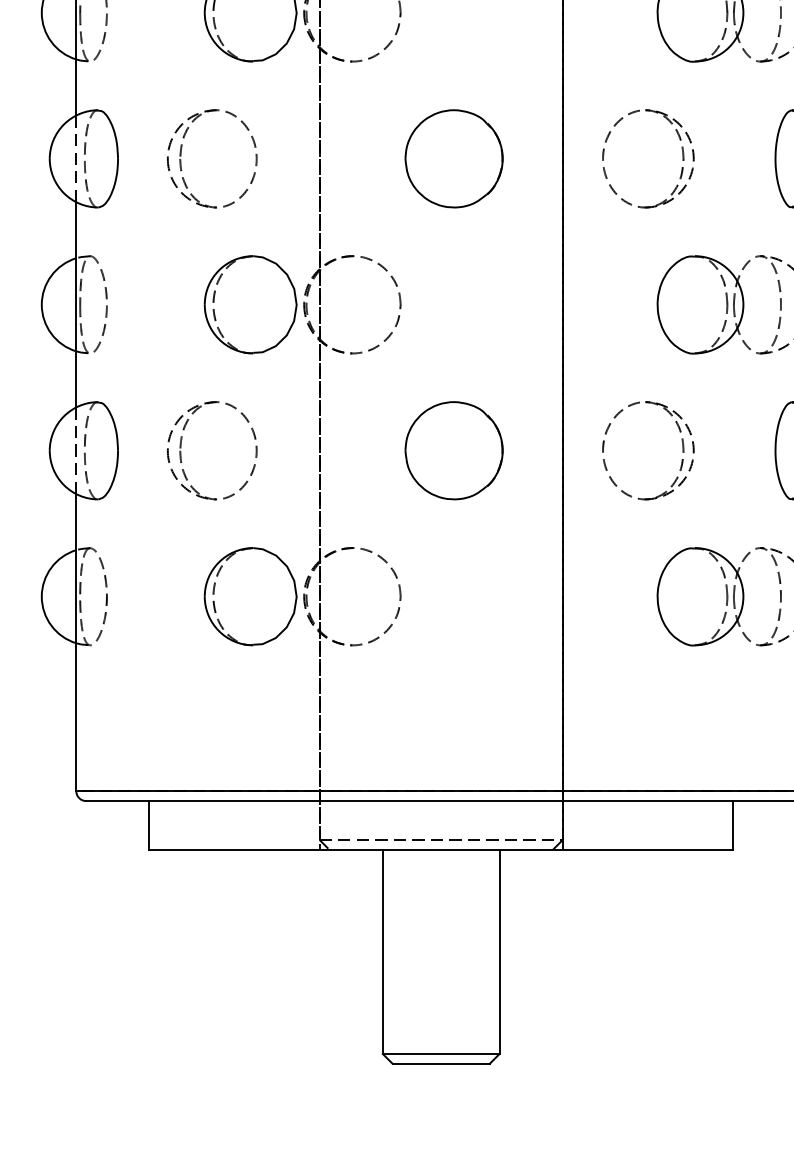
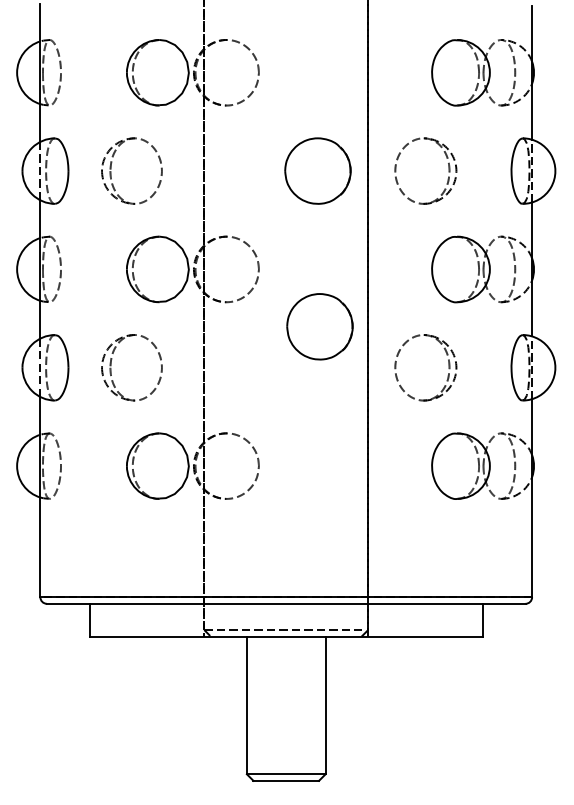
part: (453, 157) -> (317, 170), moved
part: (453, 450) -> (319, 326), moved

